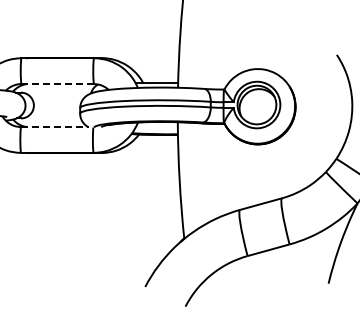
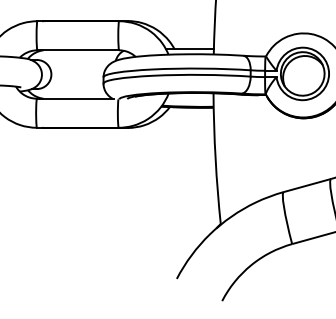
line: (58, 84) -> (79, 50), dashed -> solid
line: (55, 127) -> (75, 99), dashed -> solid

